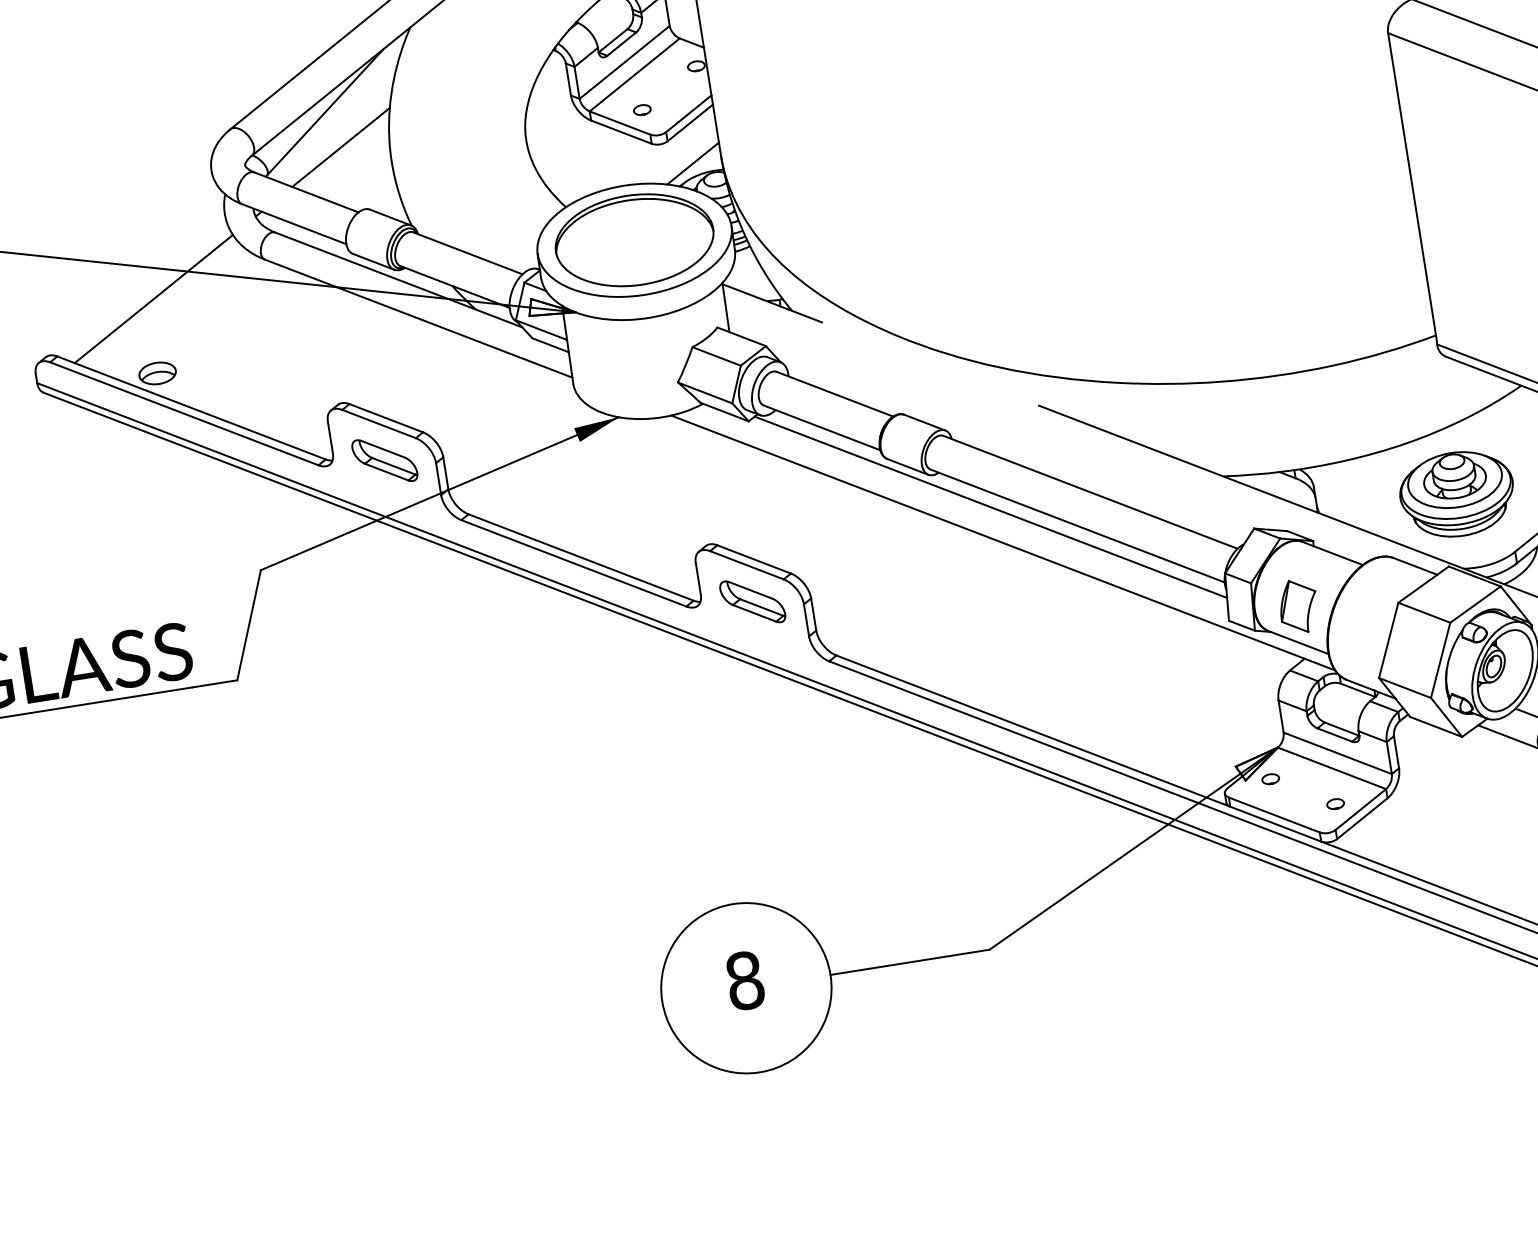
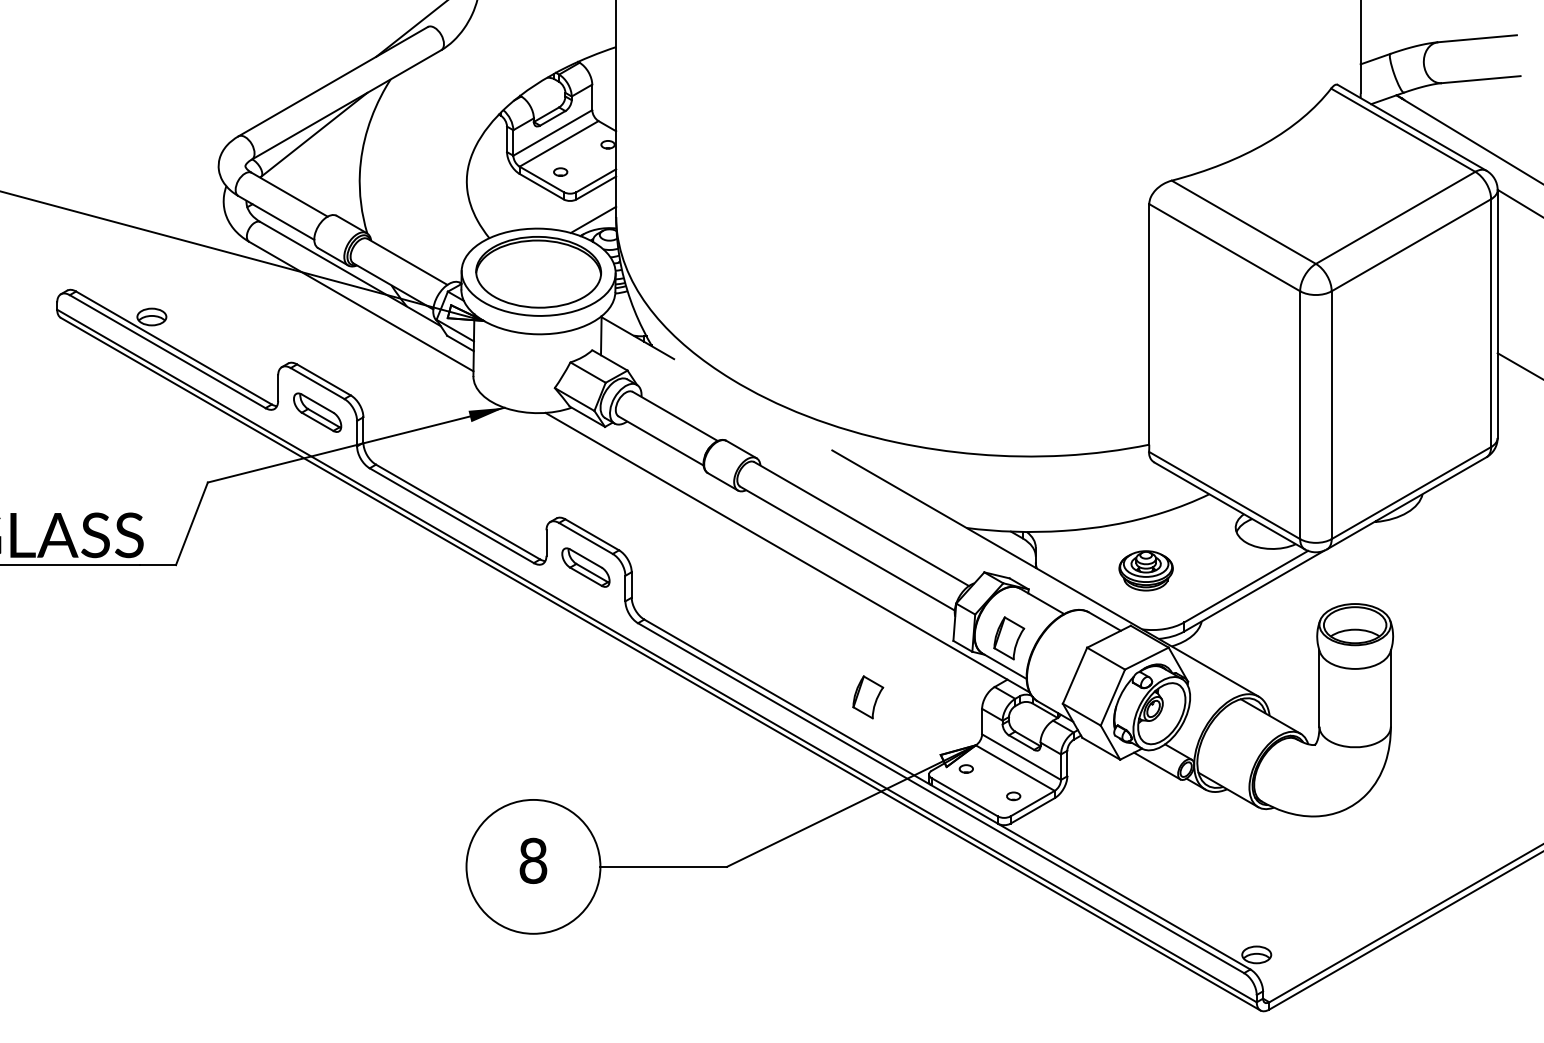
line: (340, 146) -> (321, 163), removed
line: (153, 298) -> (157, 258), removed
part: (1456, 494) -> (1145, 570), size x0.6
line: (990, 507) -> (782, 523), removed
part: (1133, 708) -> (868, 697), added

